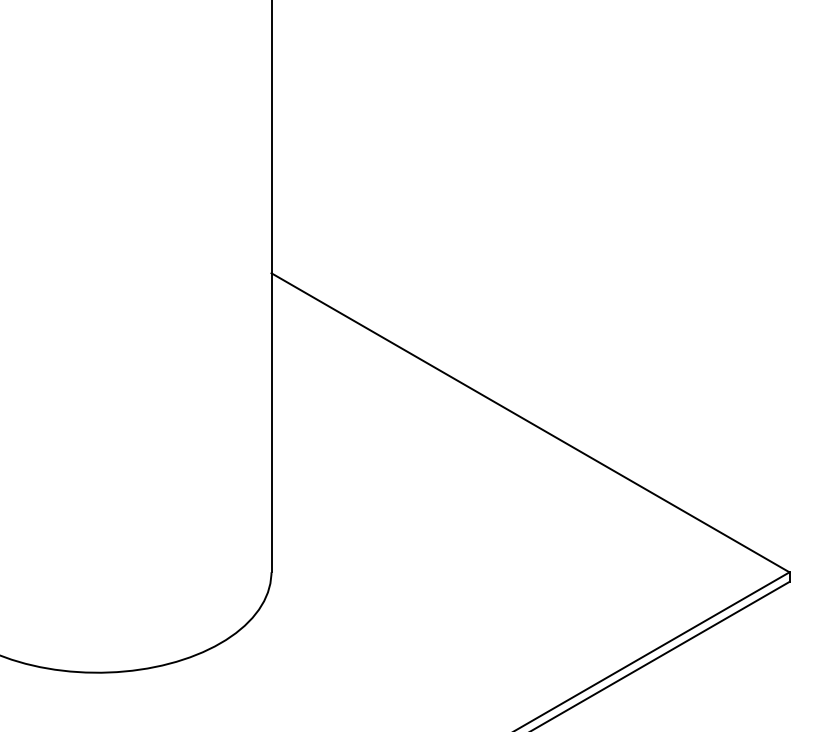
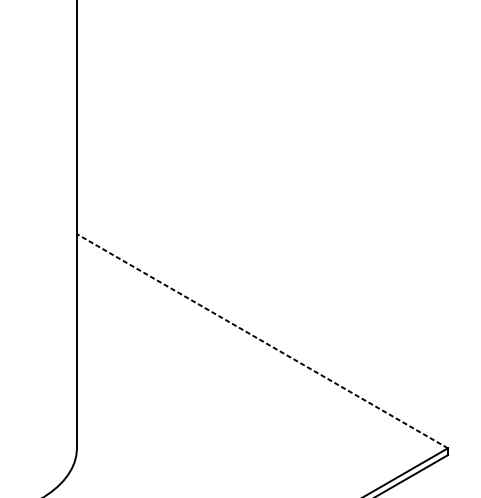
line: (530, 422) -> (262, 341), solid -> dashed

